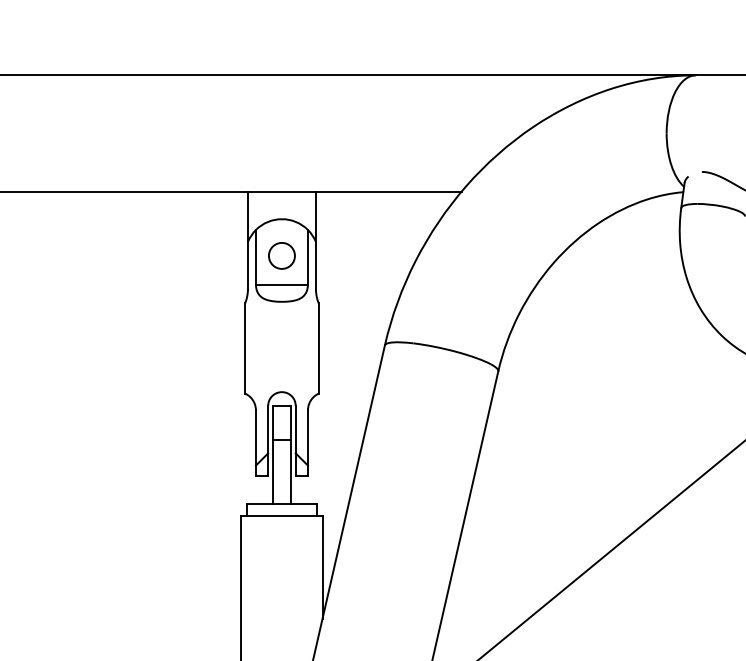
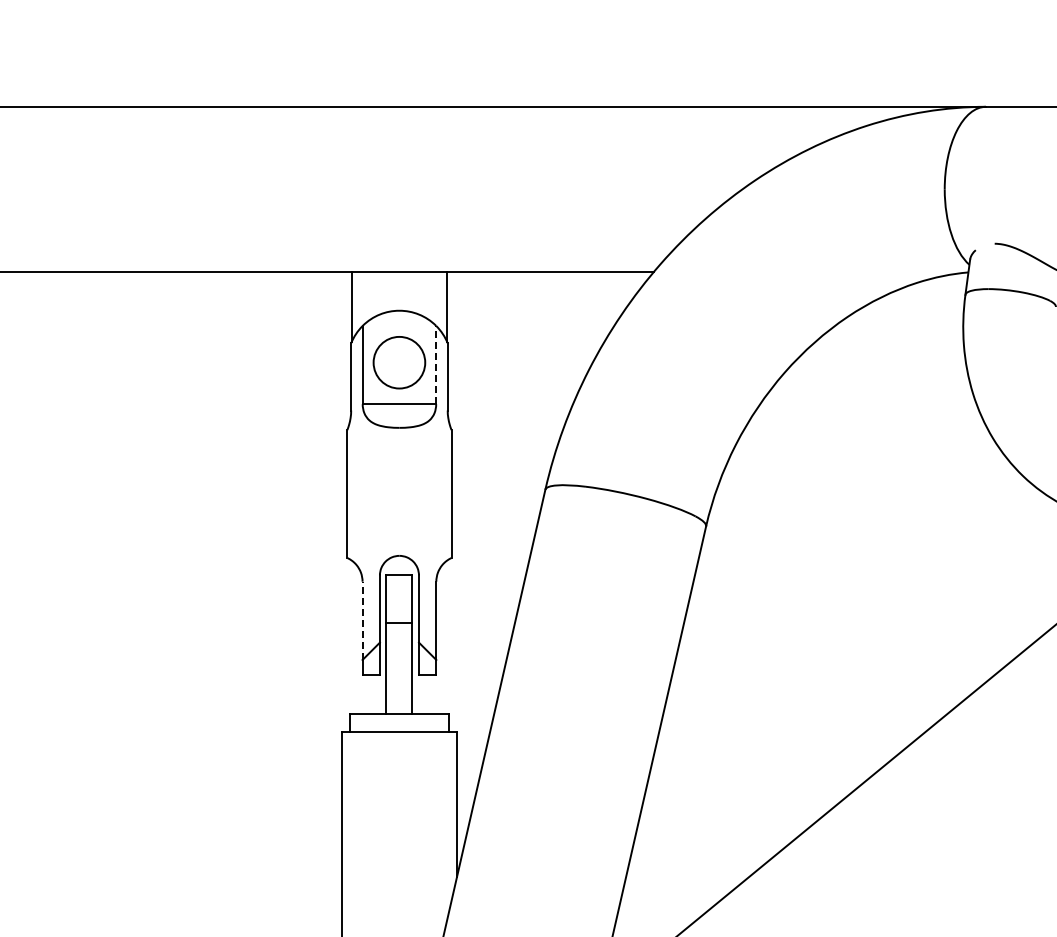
circle: (281, 255) -> (399, 362), size x1.4
line: (308, 257) -> (436, 364), solid -> dashed
line: (255, 437) -> (362, 620), solid -> dashed

